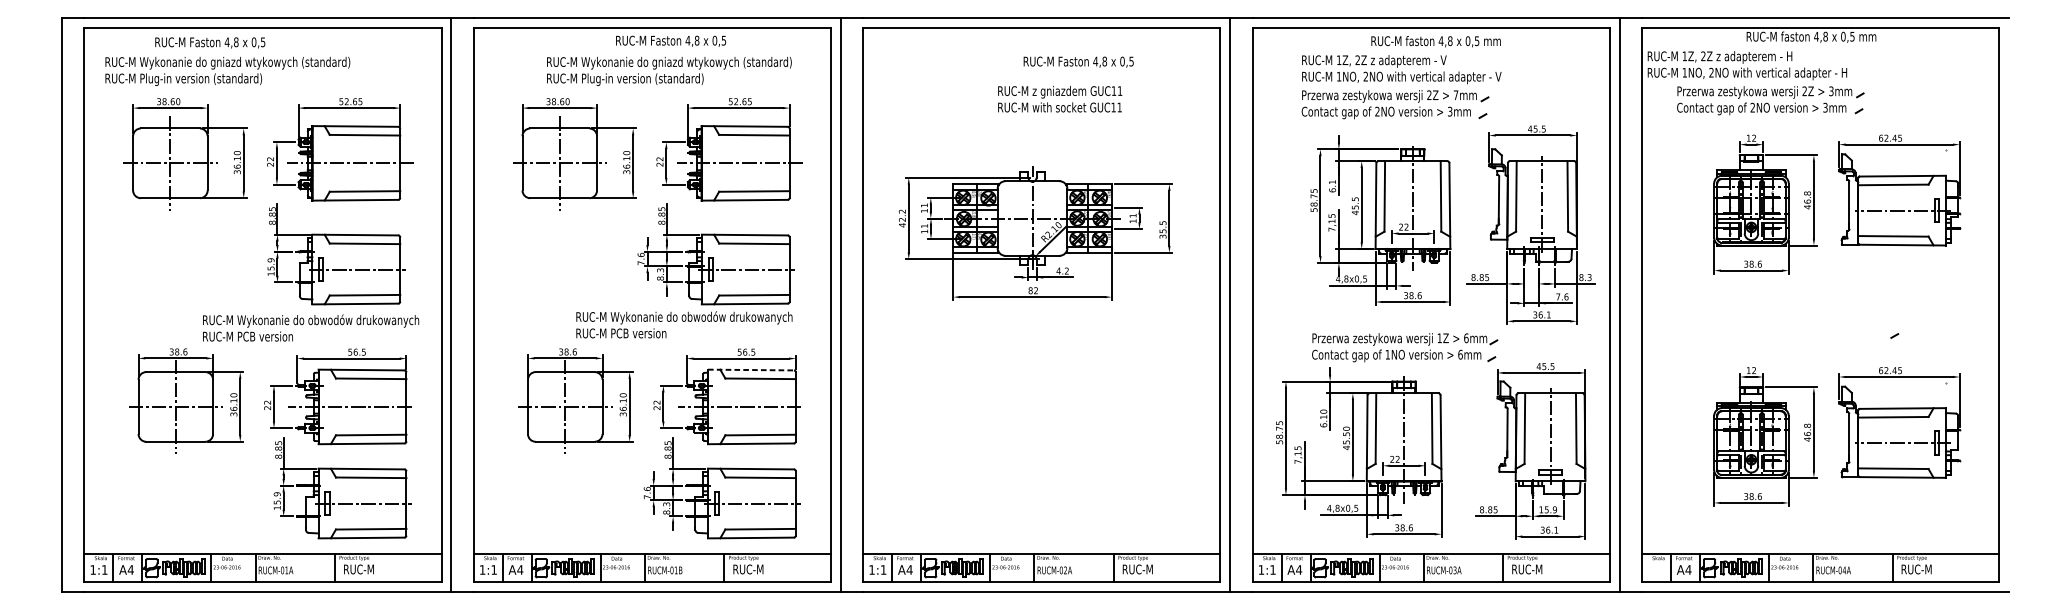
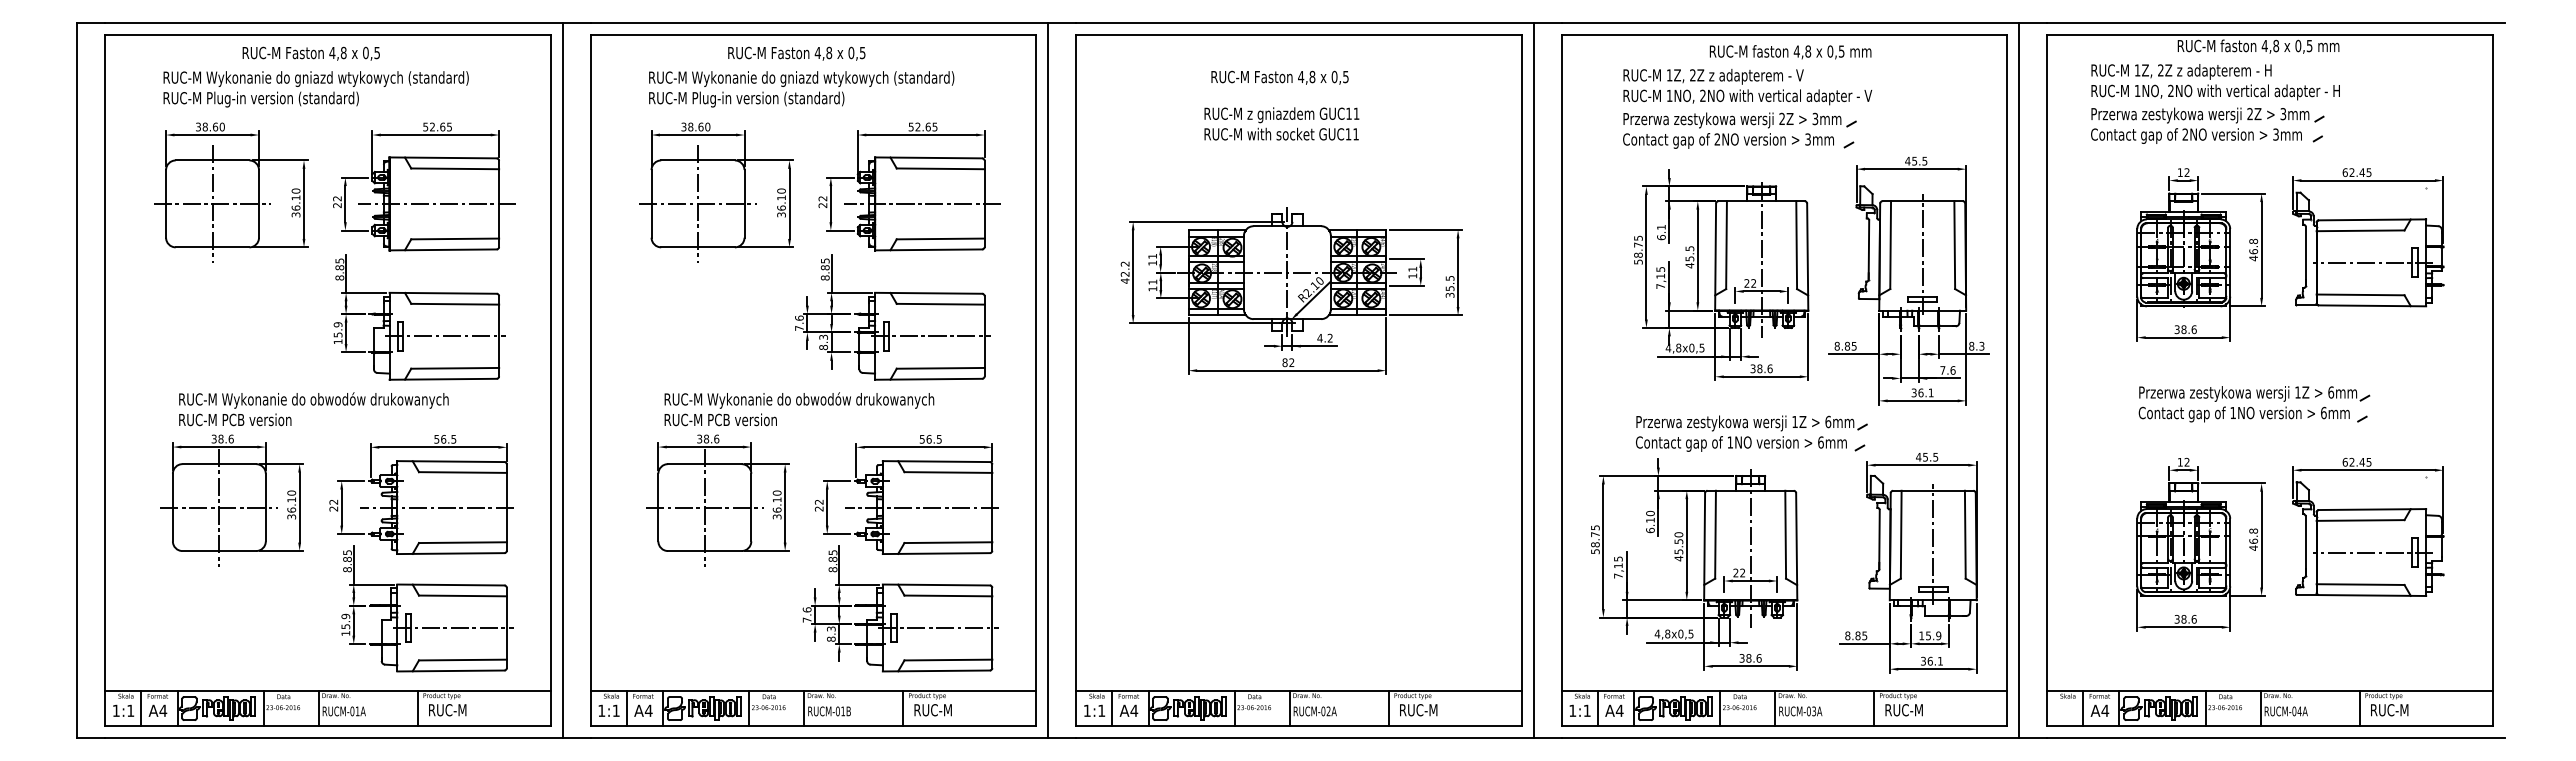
text: (670, 41) -> (796, 53), moved
text: (209, 42) -> (310, 53), moved
text: (1078, 61) -> (1279, 77), moved
text: (1747, 65) -> (2215, 82), moved
text: (227, 71) -> (315, 89), moved
text: (669, 71) -> (801, 89), moved
text: (1456, 94) -> (1815, 118), 7mm -> 3mm
text: (1059, 98) -> (1281, 123), moved
part: (1808, 324) -> (2254, 404), added
text: (684, 325) -> (799, 409), moved
text: (310, 328) -> (313, 409), moved
line: (751, 369) -> (936, 461), dashed -> solid

